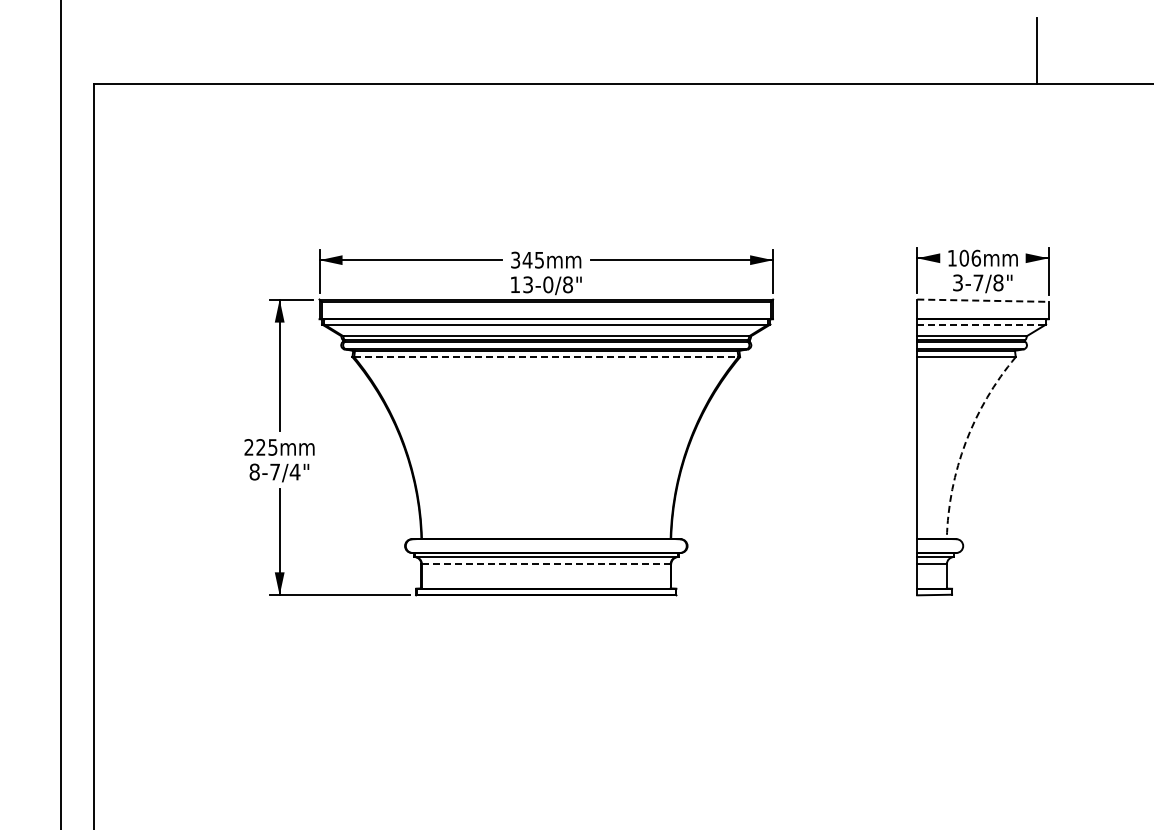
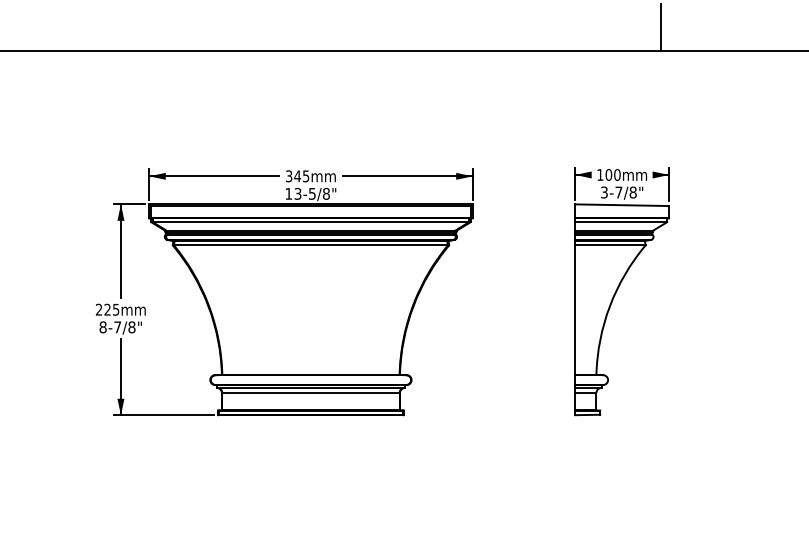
text: (976, 257) -> (617, 174), 106 -> 100
text: (548, 284) -> (312, 193), 13-0/8" -> 13-5/8"
line: (982, 300) -> (621, 205), dashed -> solid
line: (982, 324) -> (621, 222), dashed -> solid
line: (546, 357) -> (311, 245), dashed -> solid
arc: (965, 442) -> (609, 306), dashed -> solid
text: (294, 471) -> (131, 326), 8-7/4" -> 8-7/8"
line: (546, 564) -> (311, 393), dashed -> solid

